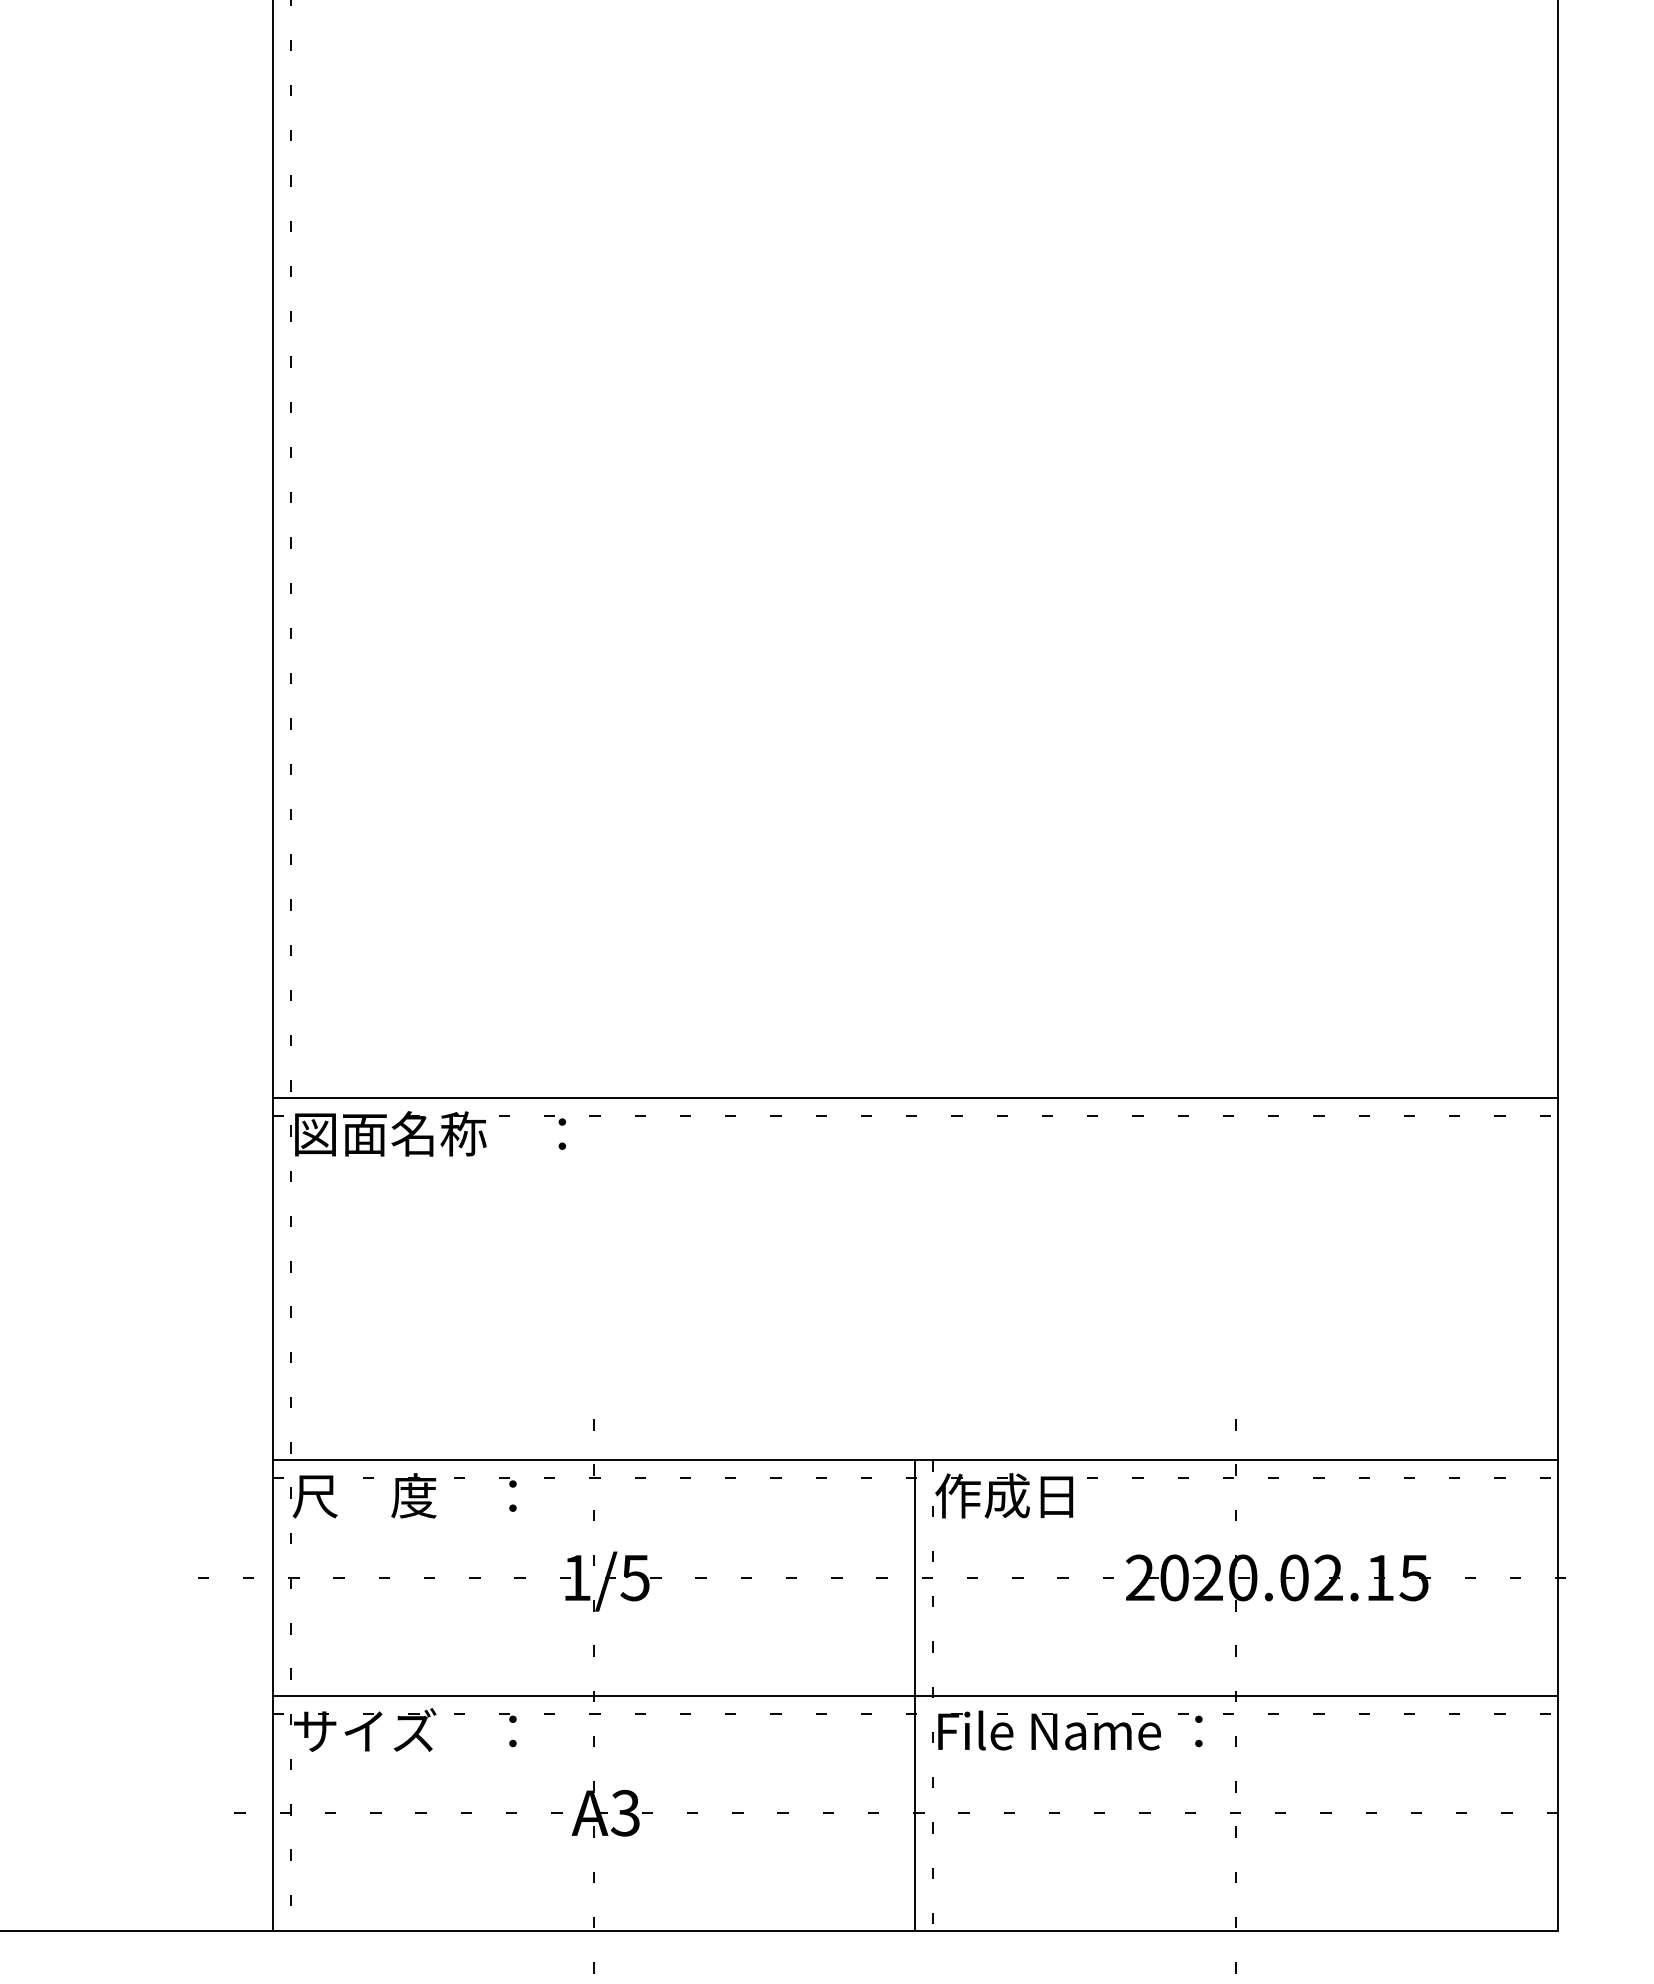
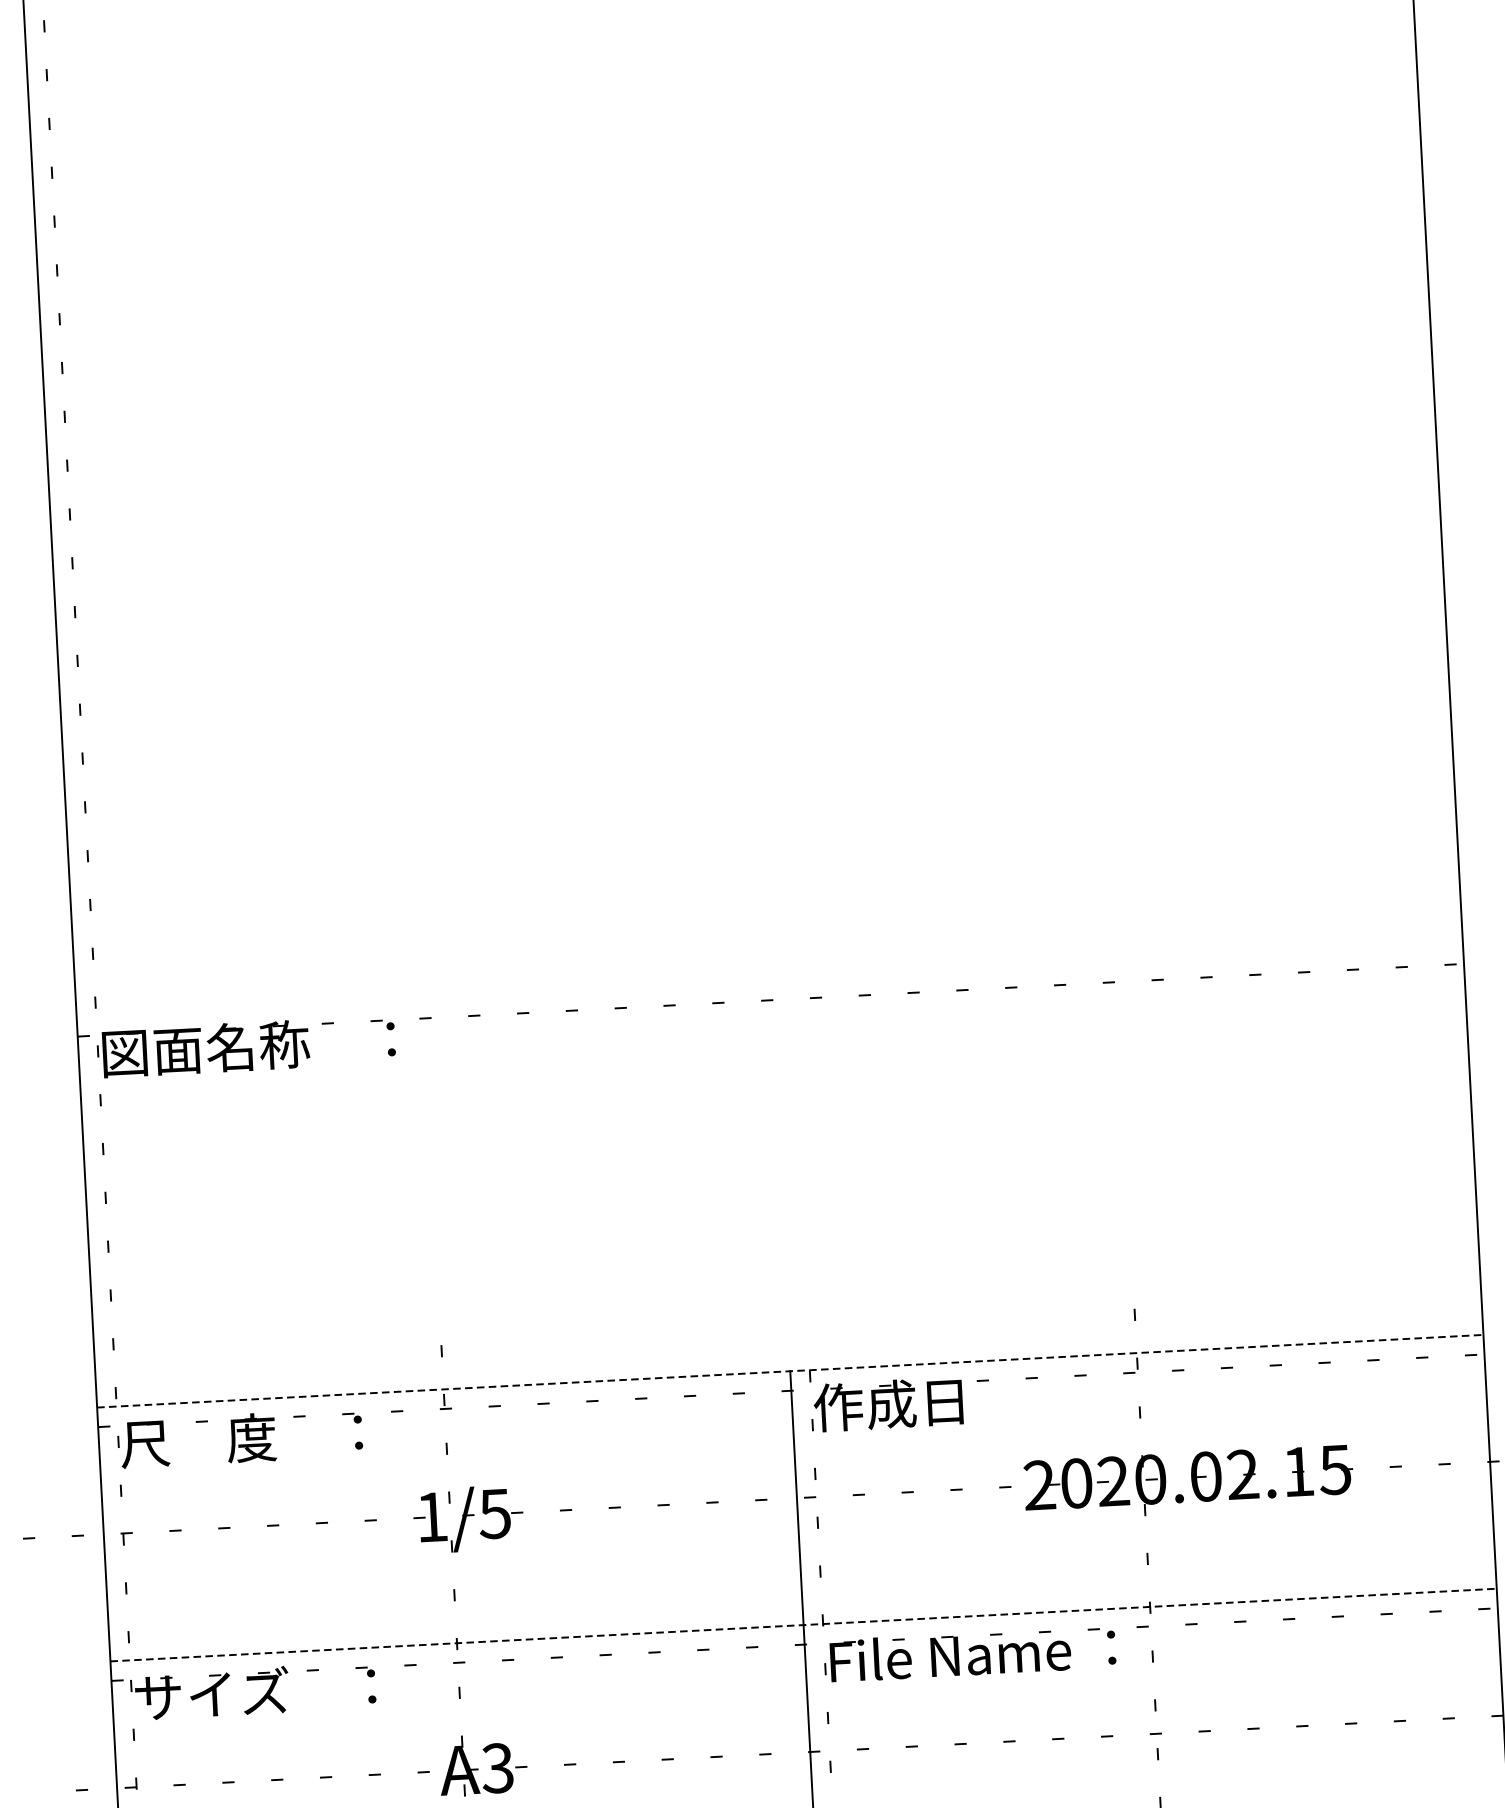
line: (914, 1098) -> (769, 980), removed
line: (915, 1460) -> (790, 1371), solid -> dashed
line: (915, 1695) -> (803, 1624), solid -> dashed

